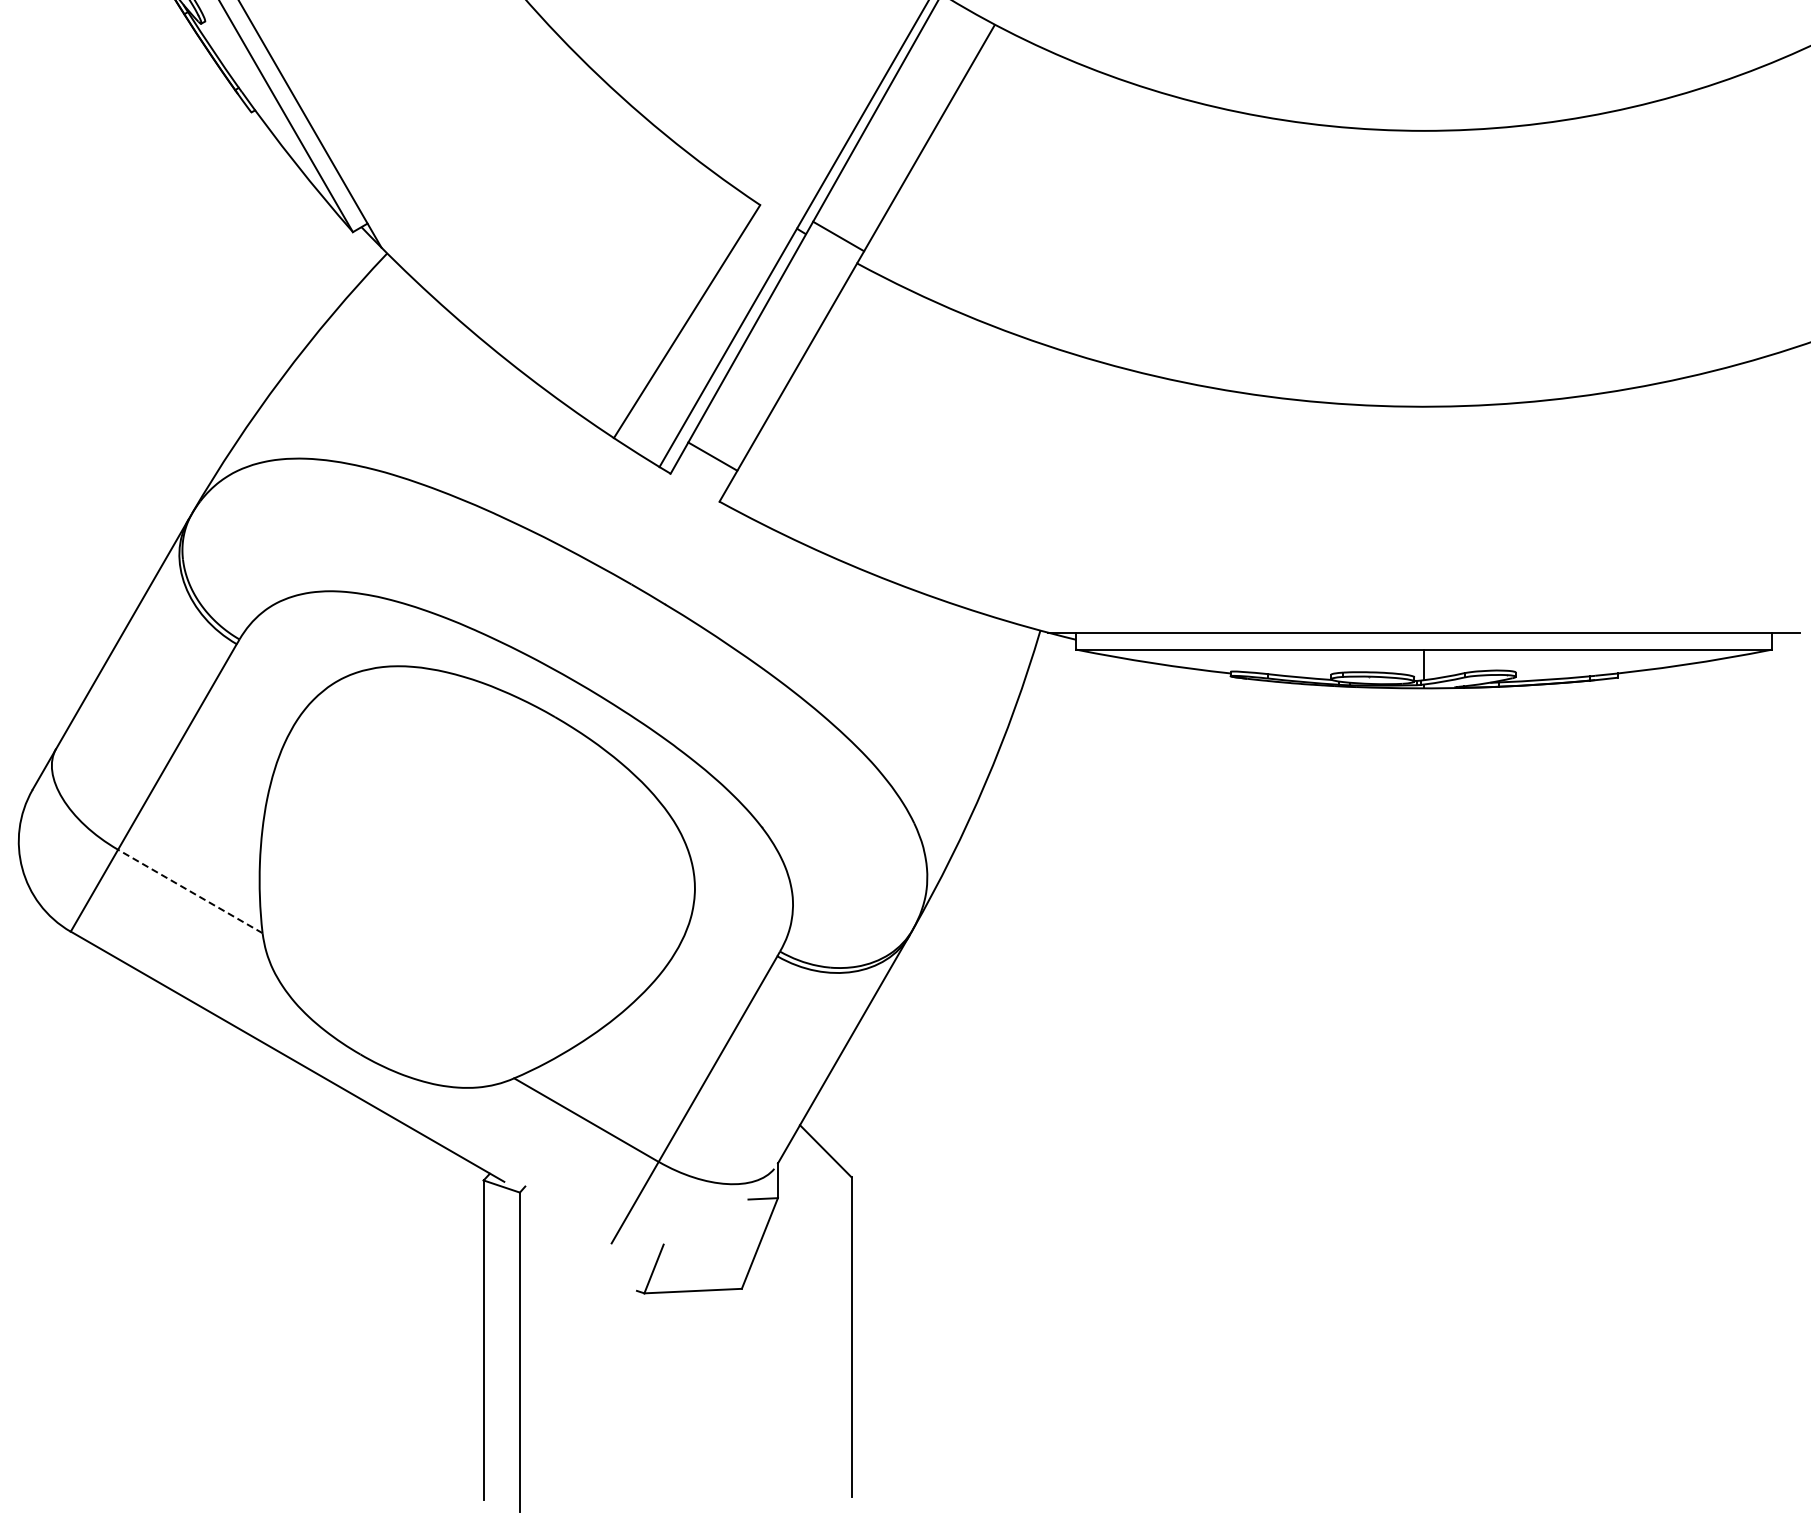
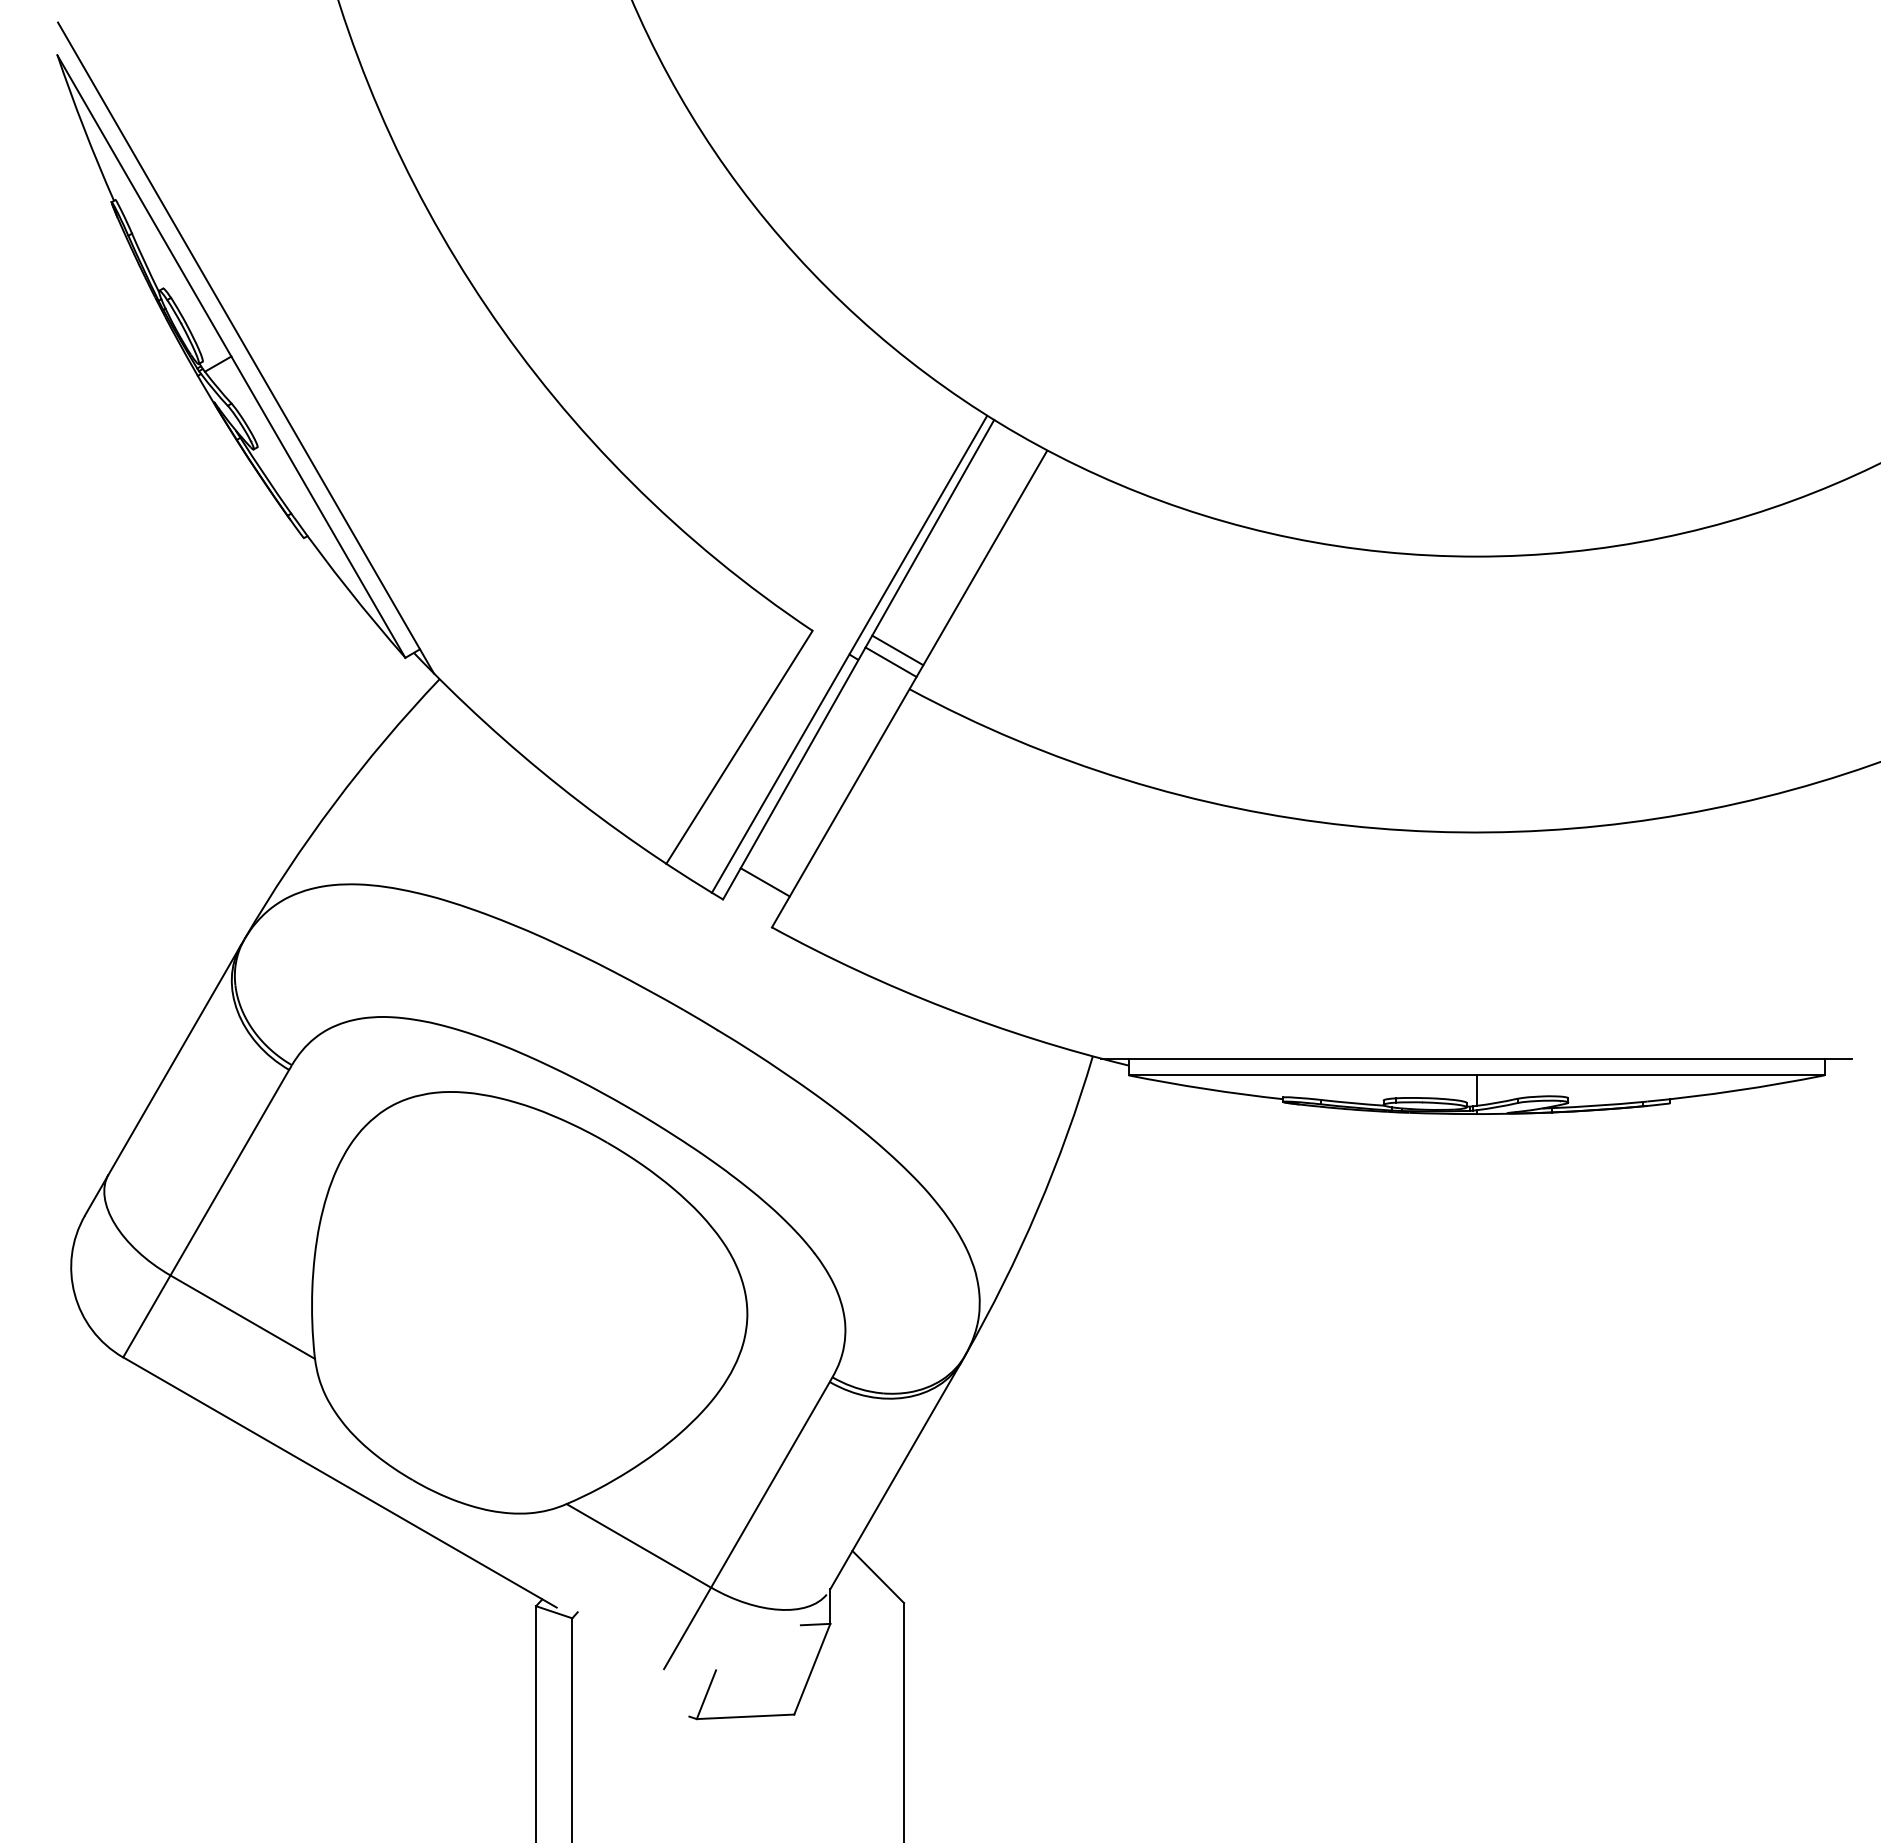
line: (845, 224) -> (897, 650), added
line: (190, 890) -> (242, 1316), dashed -> solid

